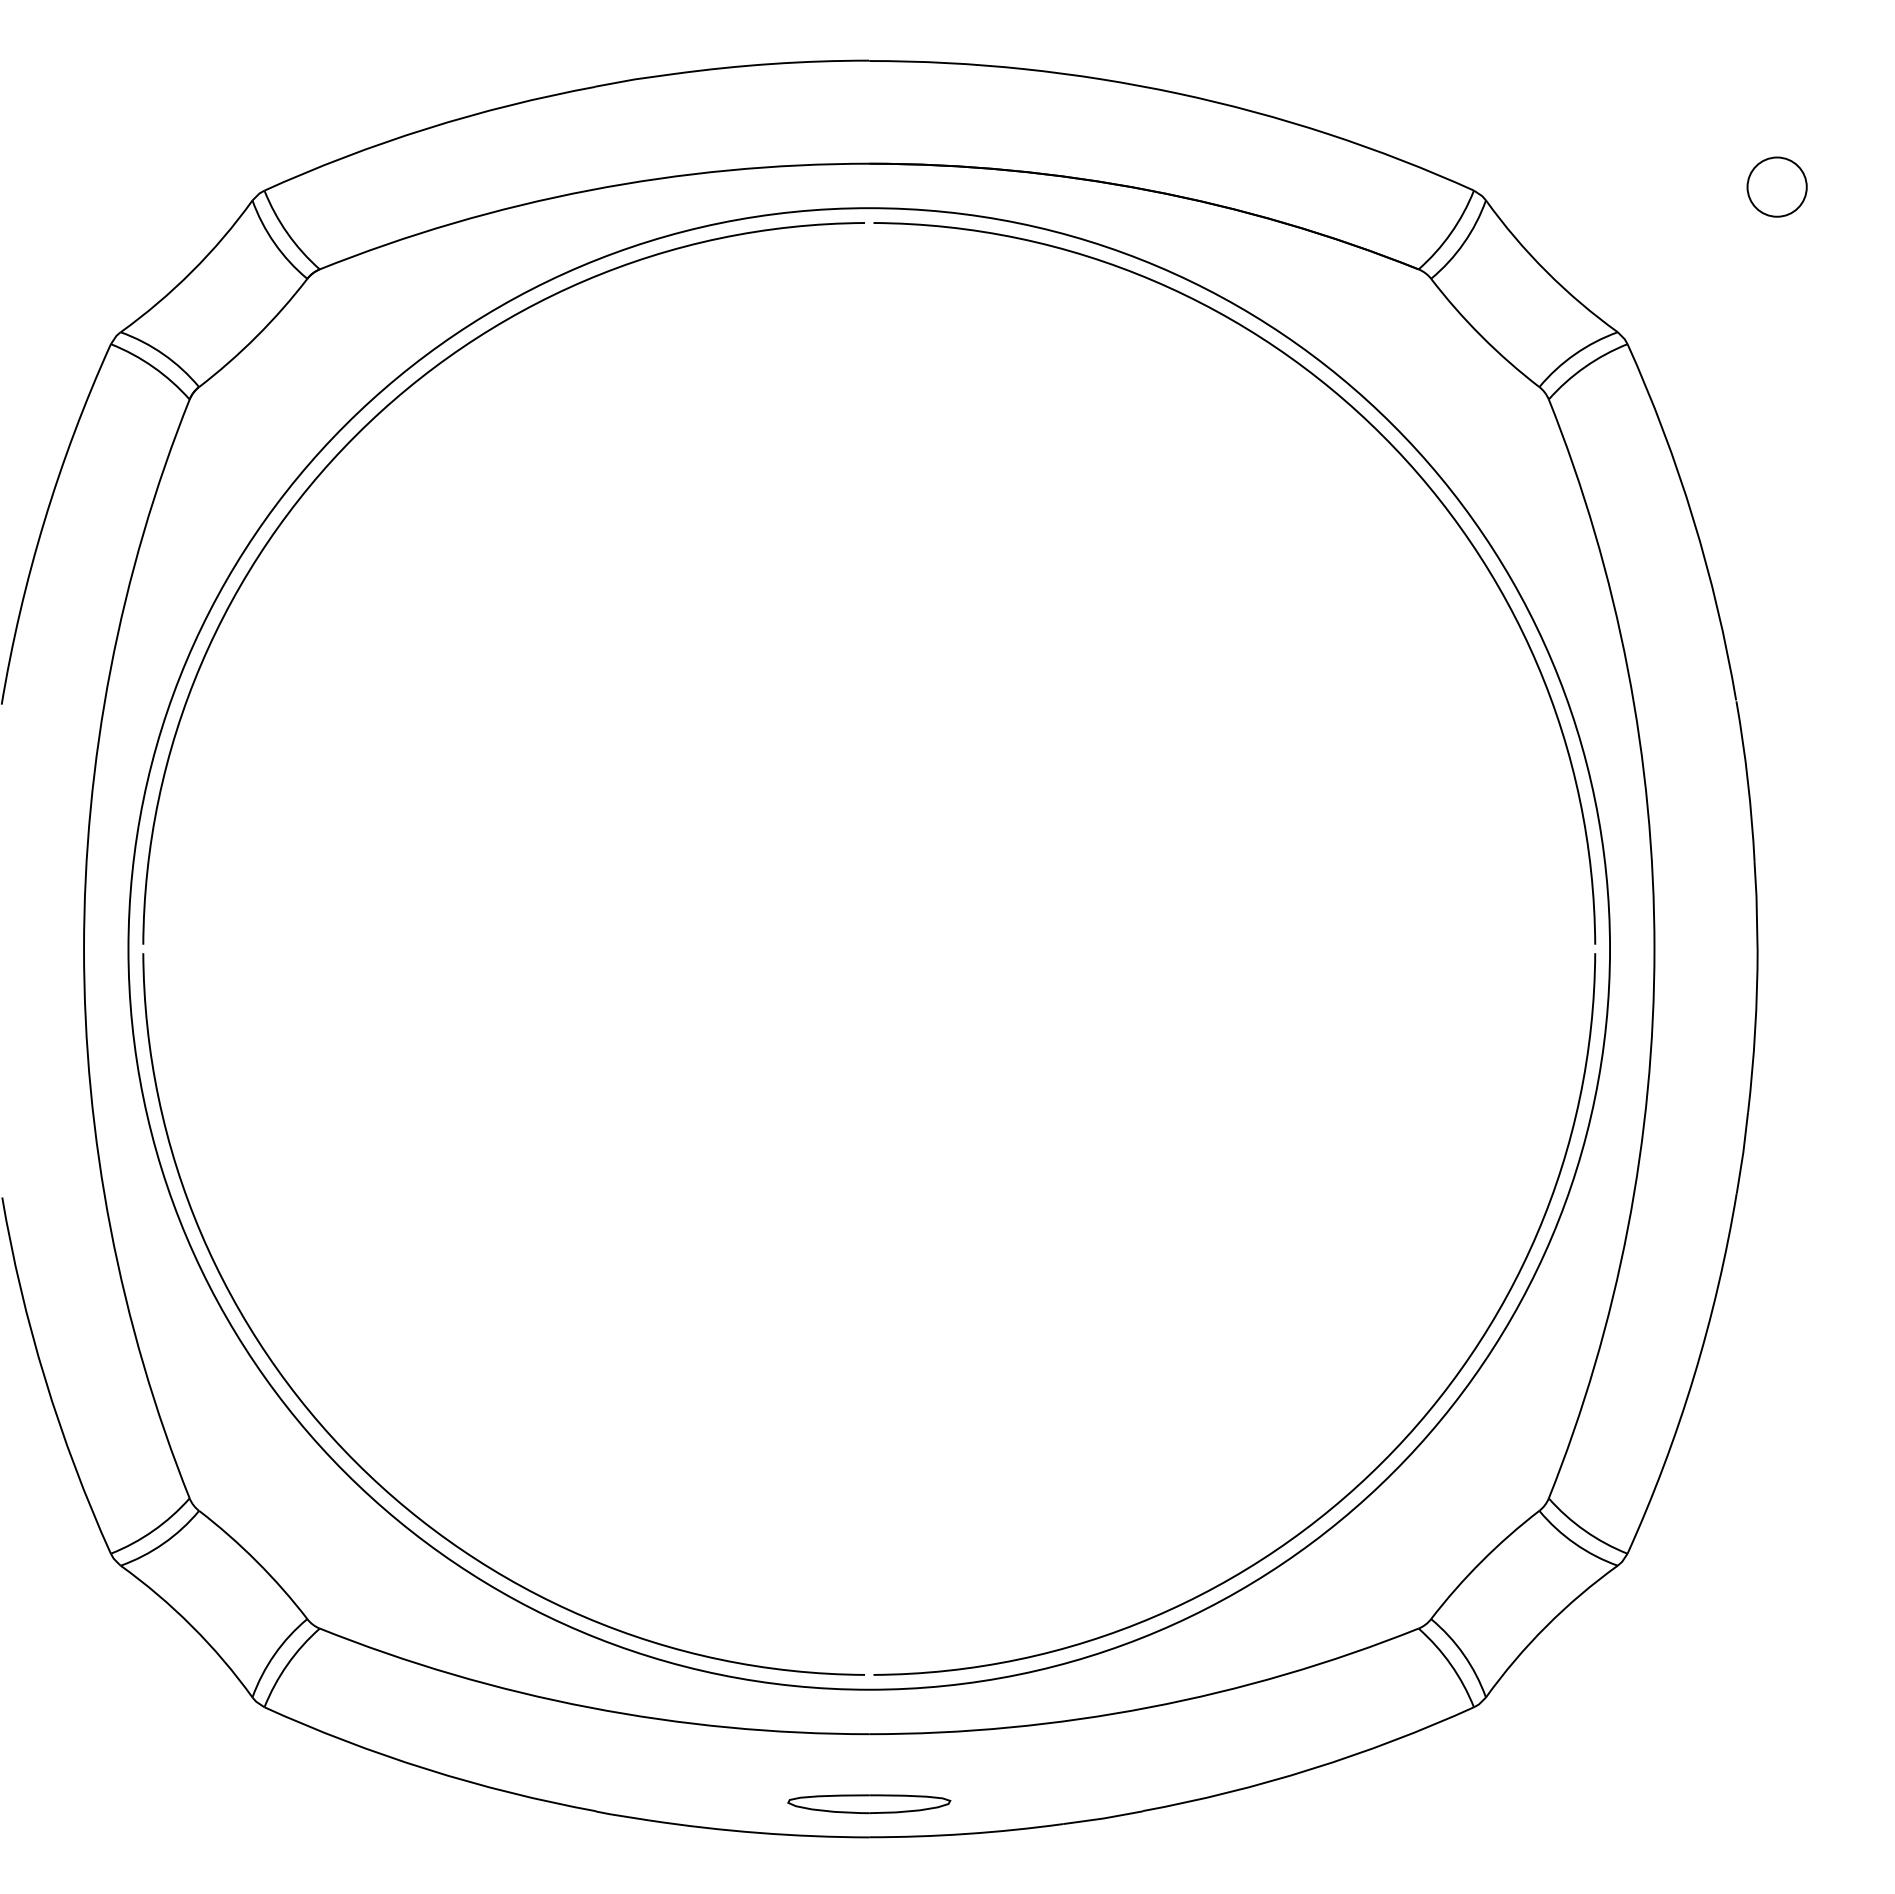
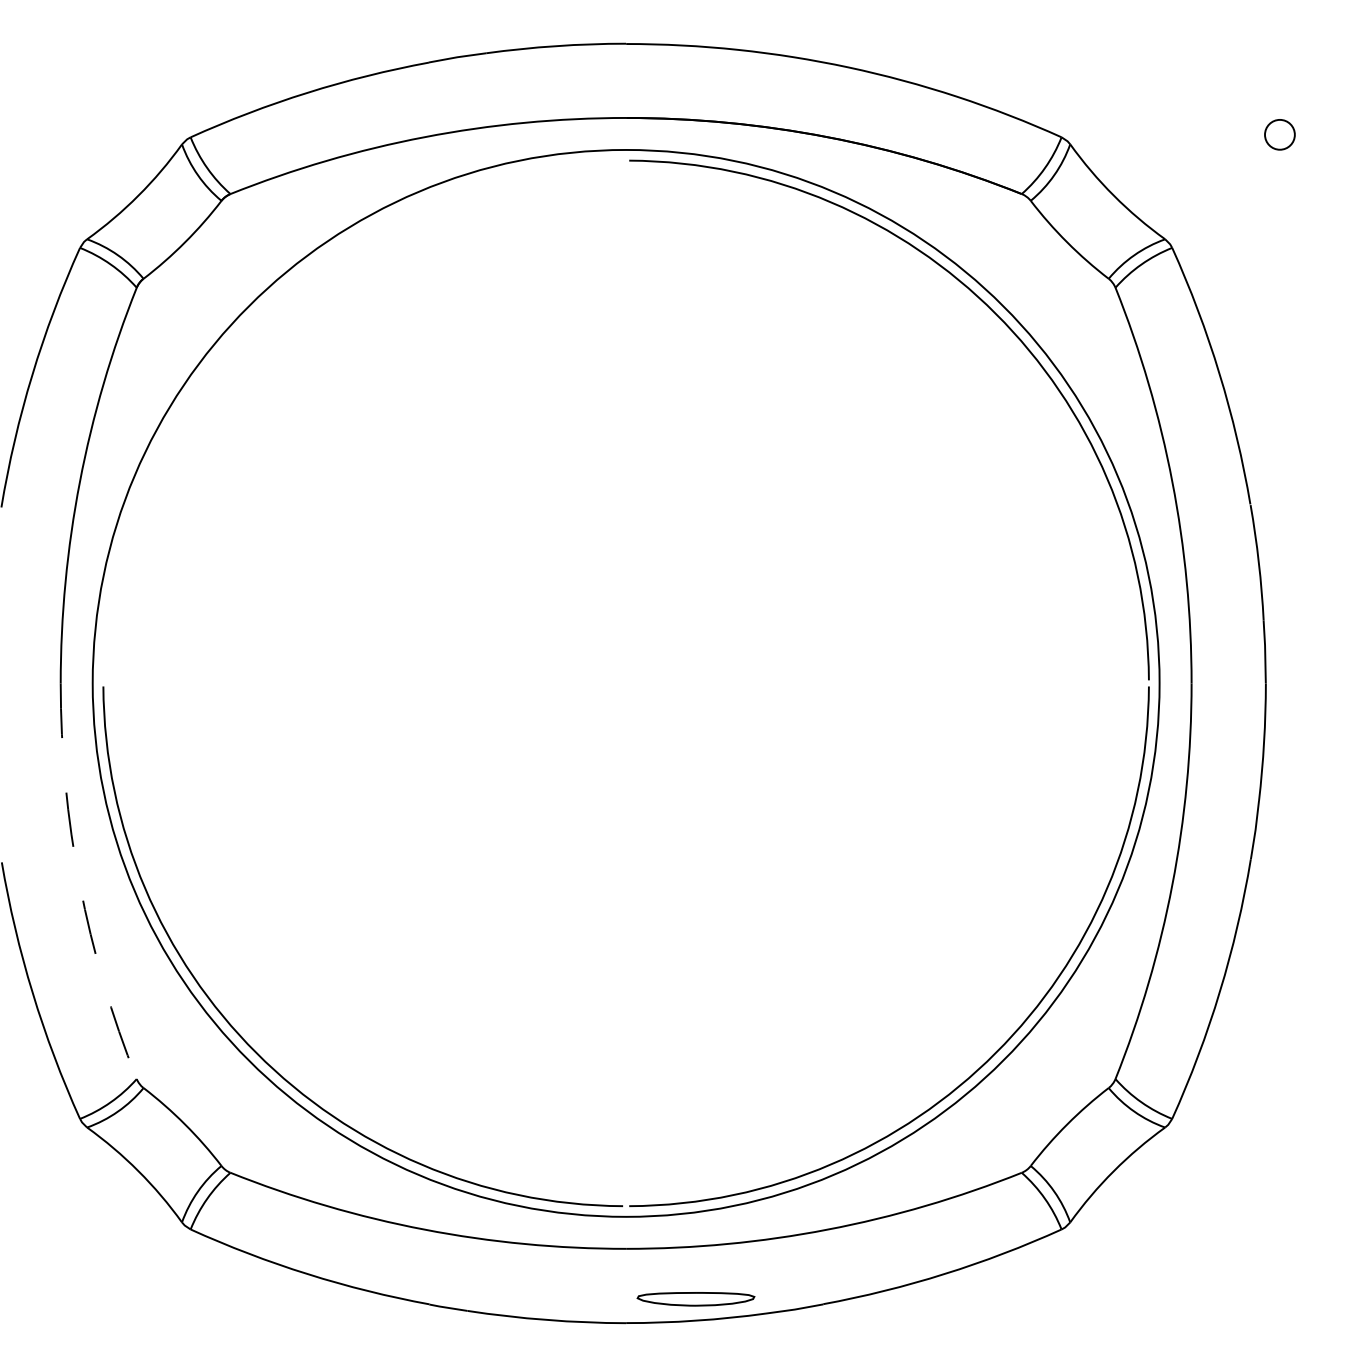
circle: (1776, 186) -> (1279, 134), size x0.7
arc: (356, 436) -> (256, 314), removed
arc: (110, 1228) -> (79, 884), solid -> dashed
part: (869, 1804) -> (696, 1299), moved

